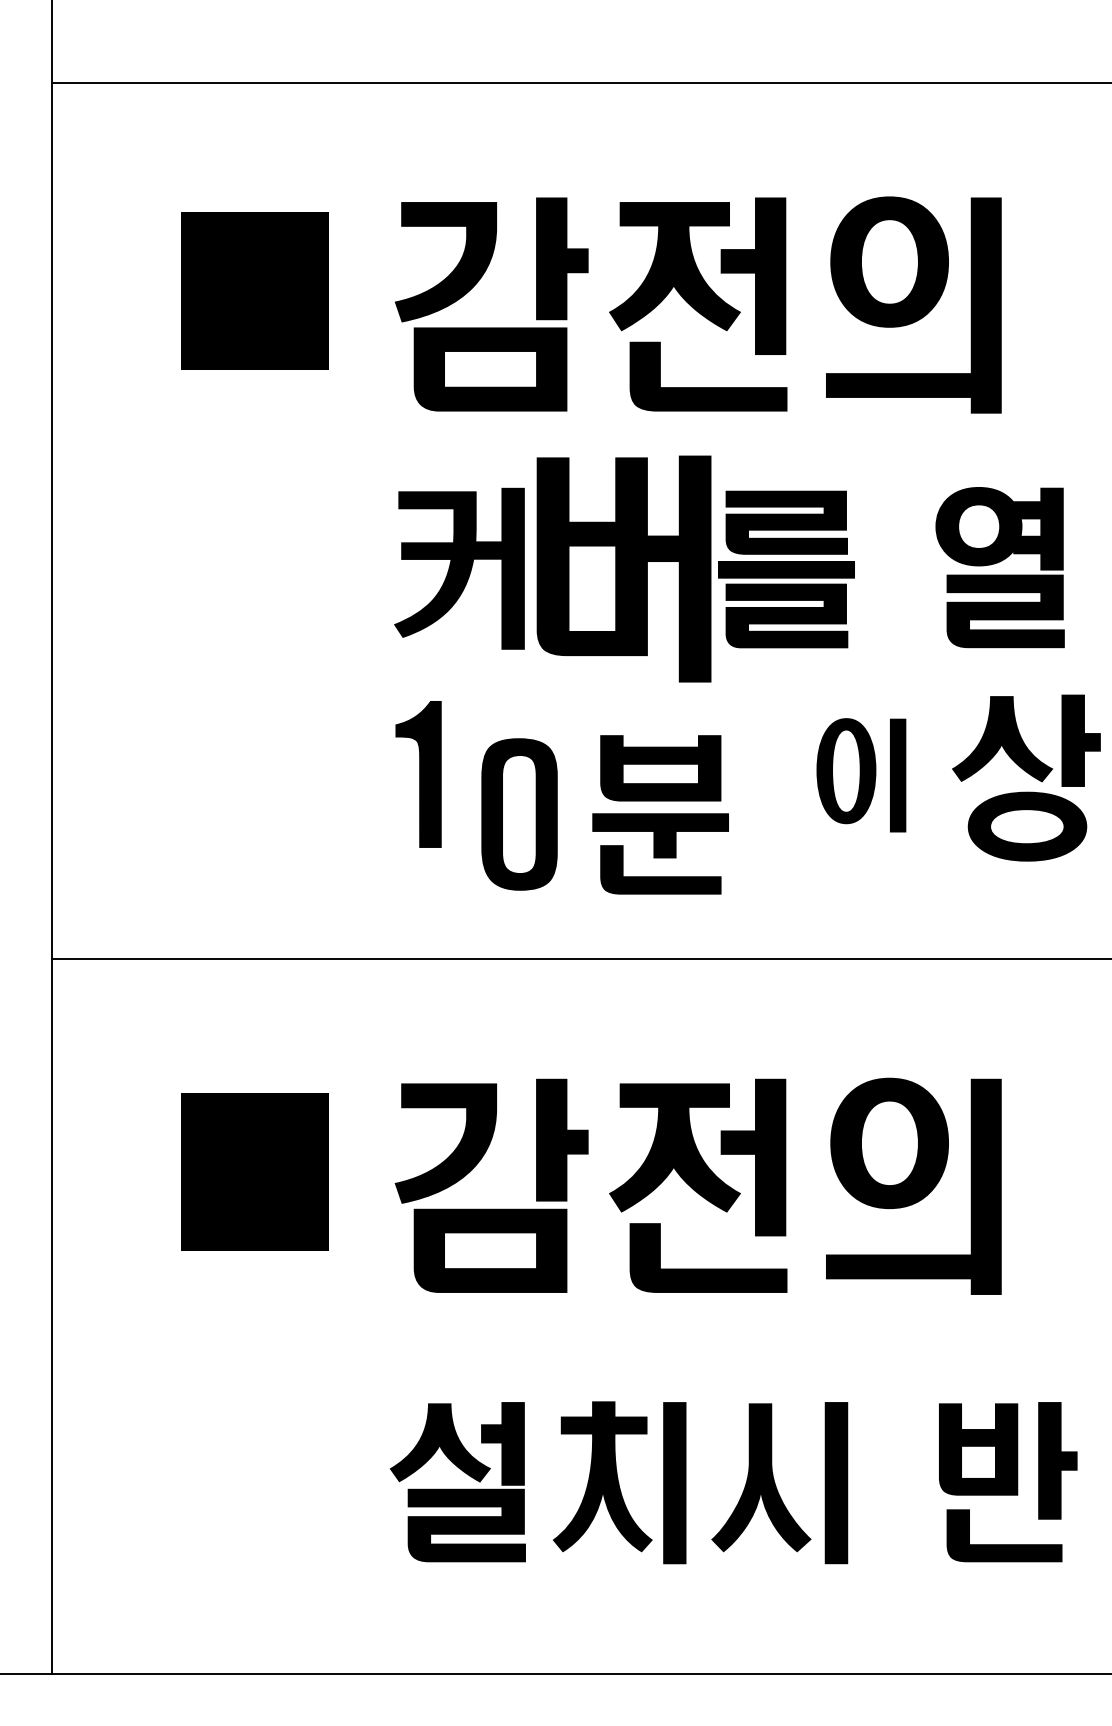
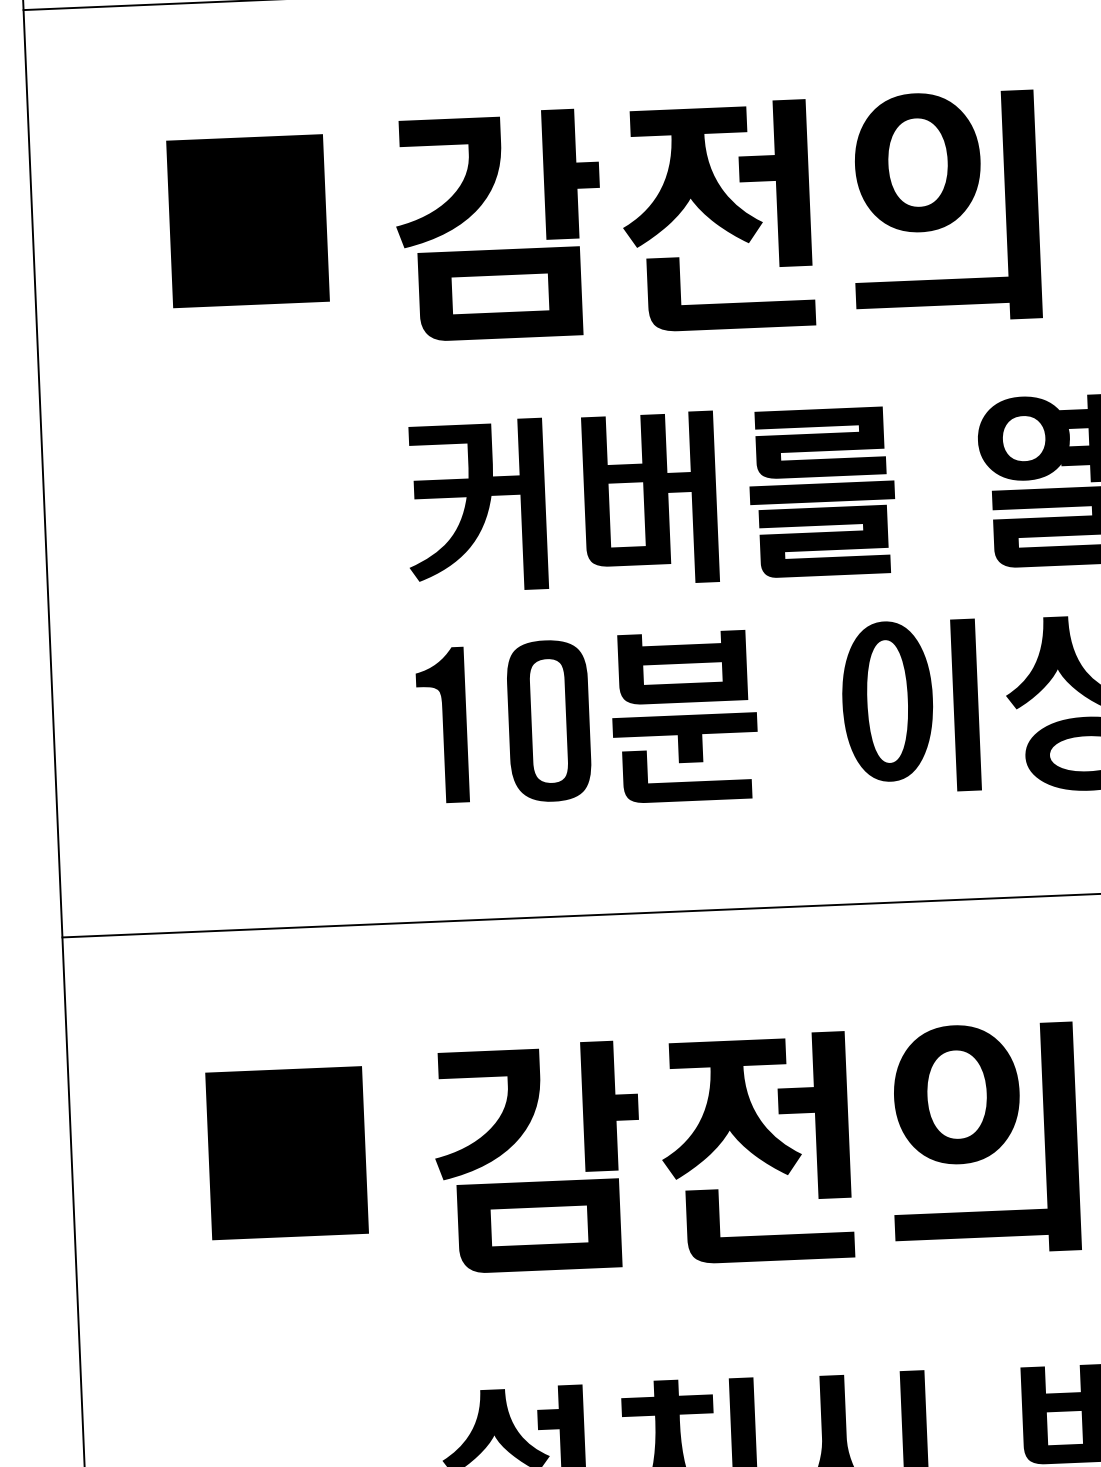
part: (623, 568) -> (649, 498), size x0.71
part: (861, 774) -> (910, 705), size x1.43
part: (519, 814) -> (549, 721), moved
part: (660, 814) -> (684, 716), moved

